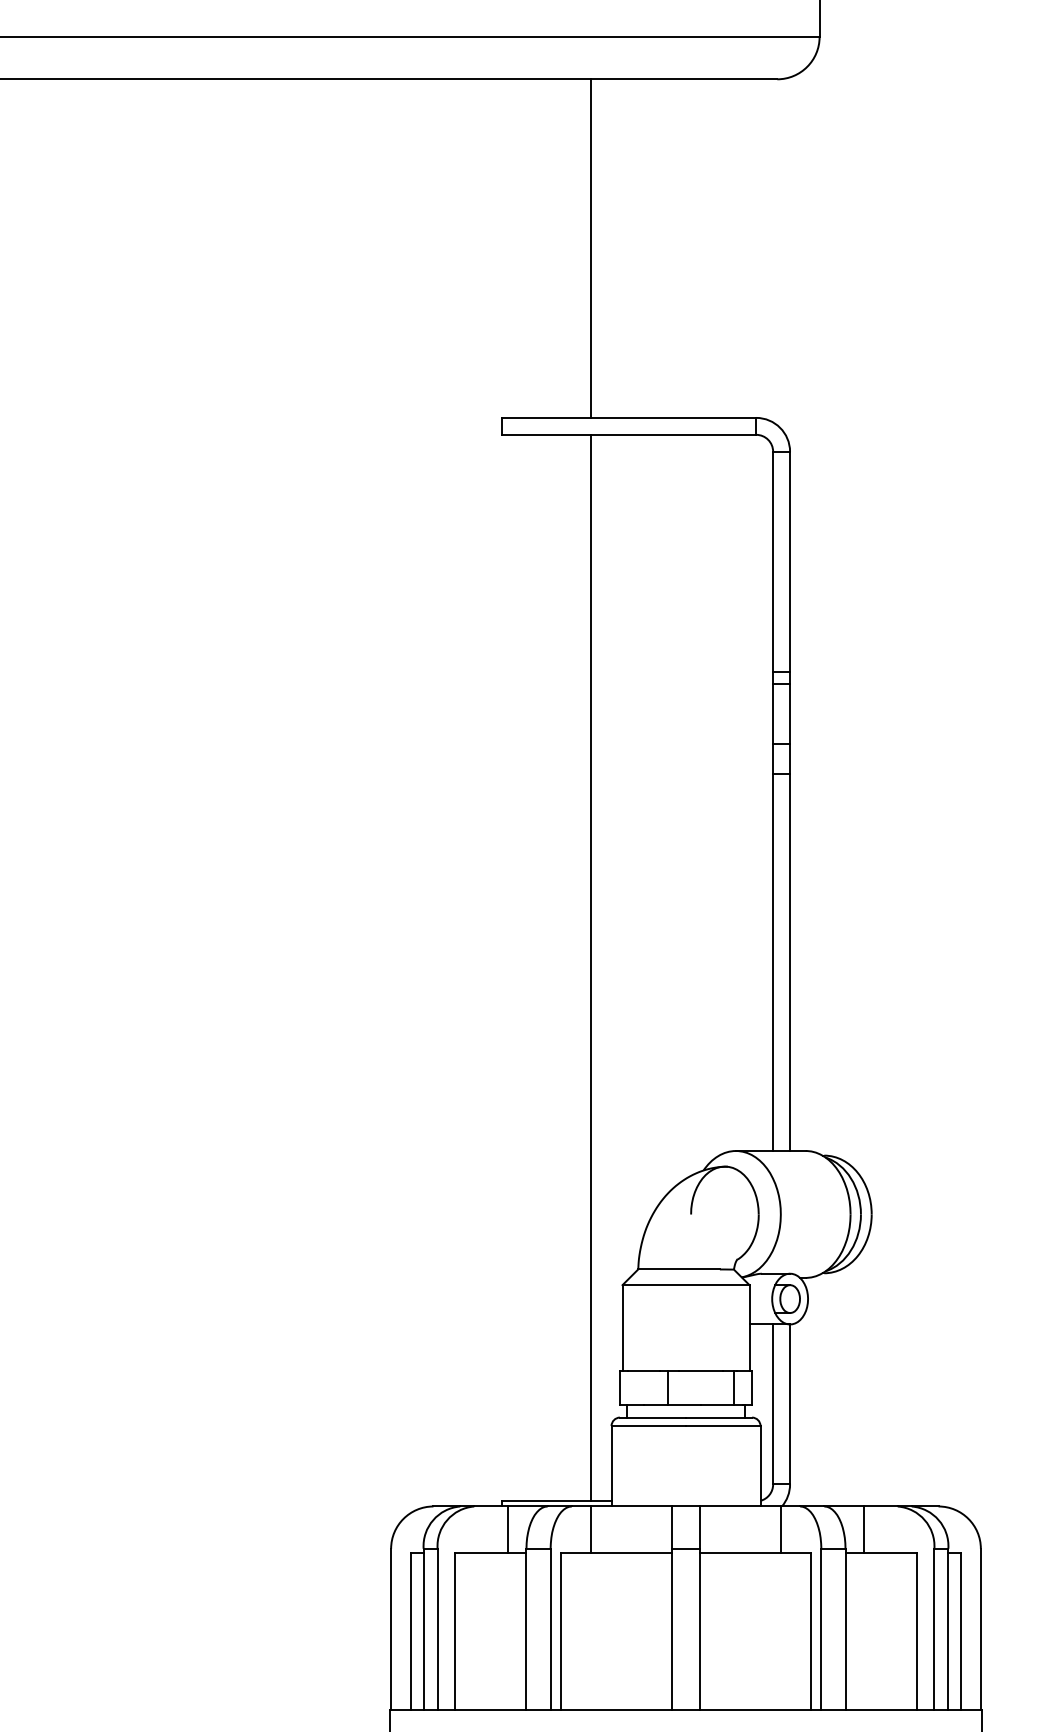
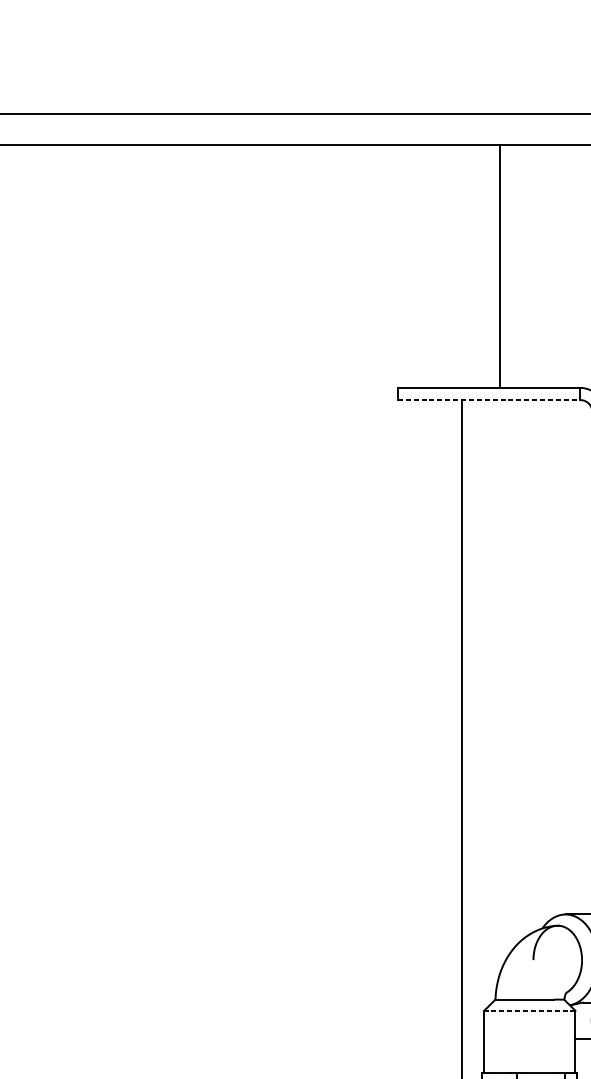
line: (591, 248) -> (500, 266), moved
line: (629, 434) -> (489, 399), solid -> dashed
line: (685, 1285) -> (529, 1011), solid -> dashed

